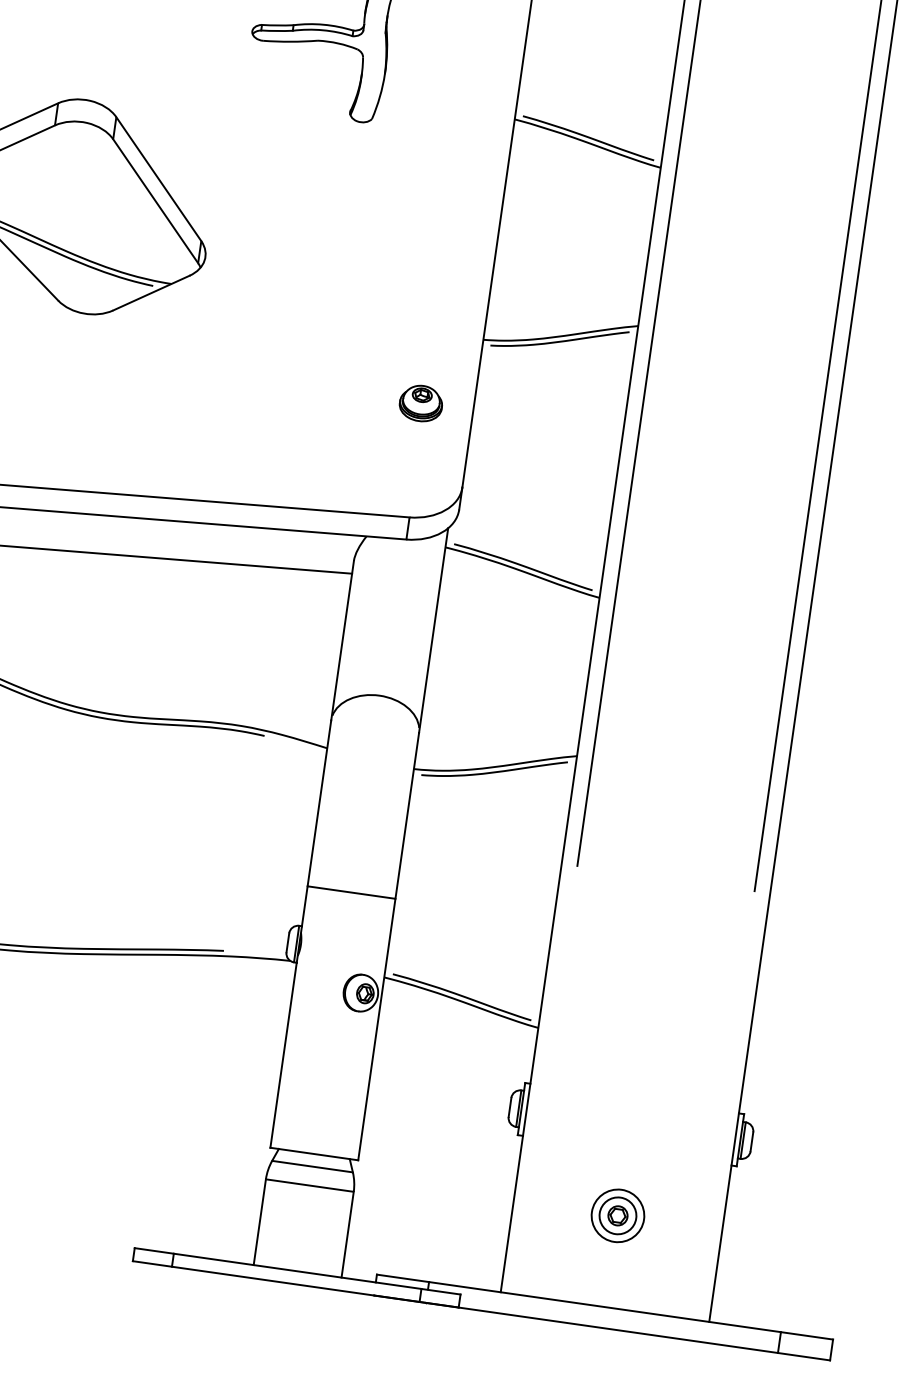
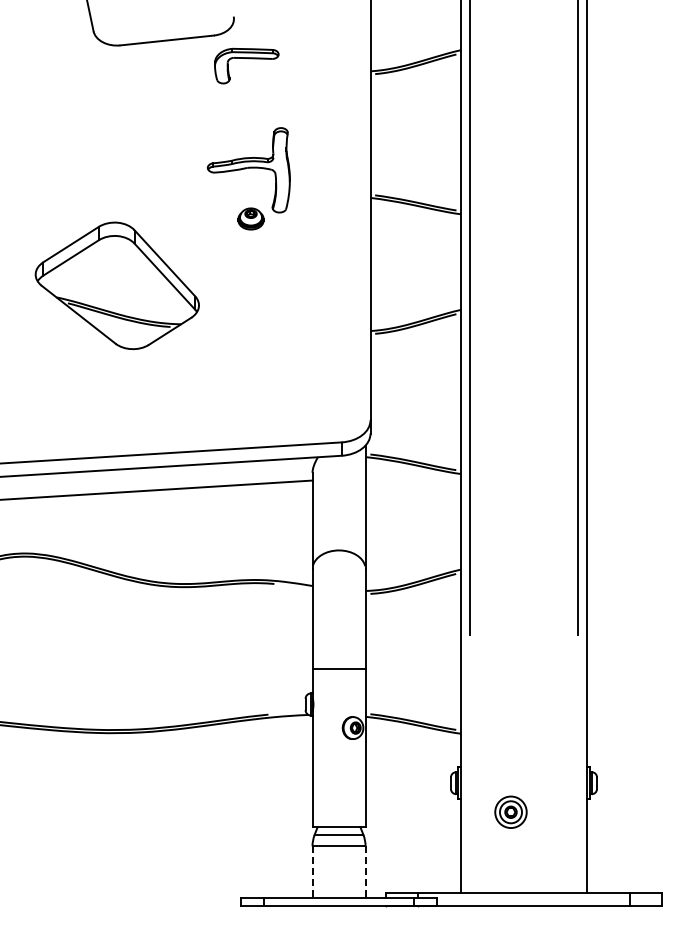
part: (420, 402) -> (250, 218), moved
part: (617, 1214) -> (510, 811), moved
line: (259, 1222) -> (312, 872), solid -> dashed
line: (347, 1235) -> (365, 872), solid -> dashed

